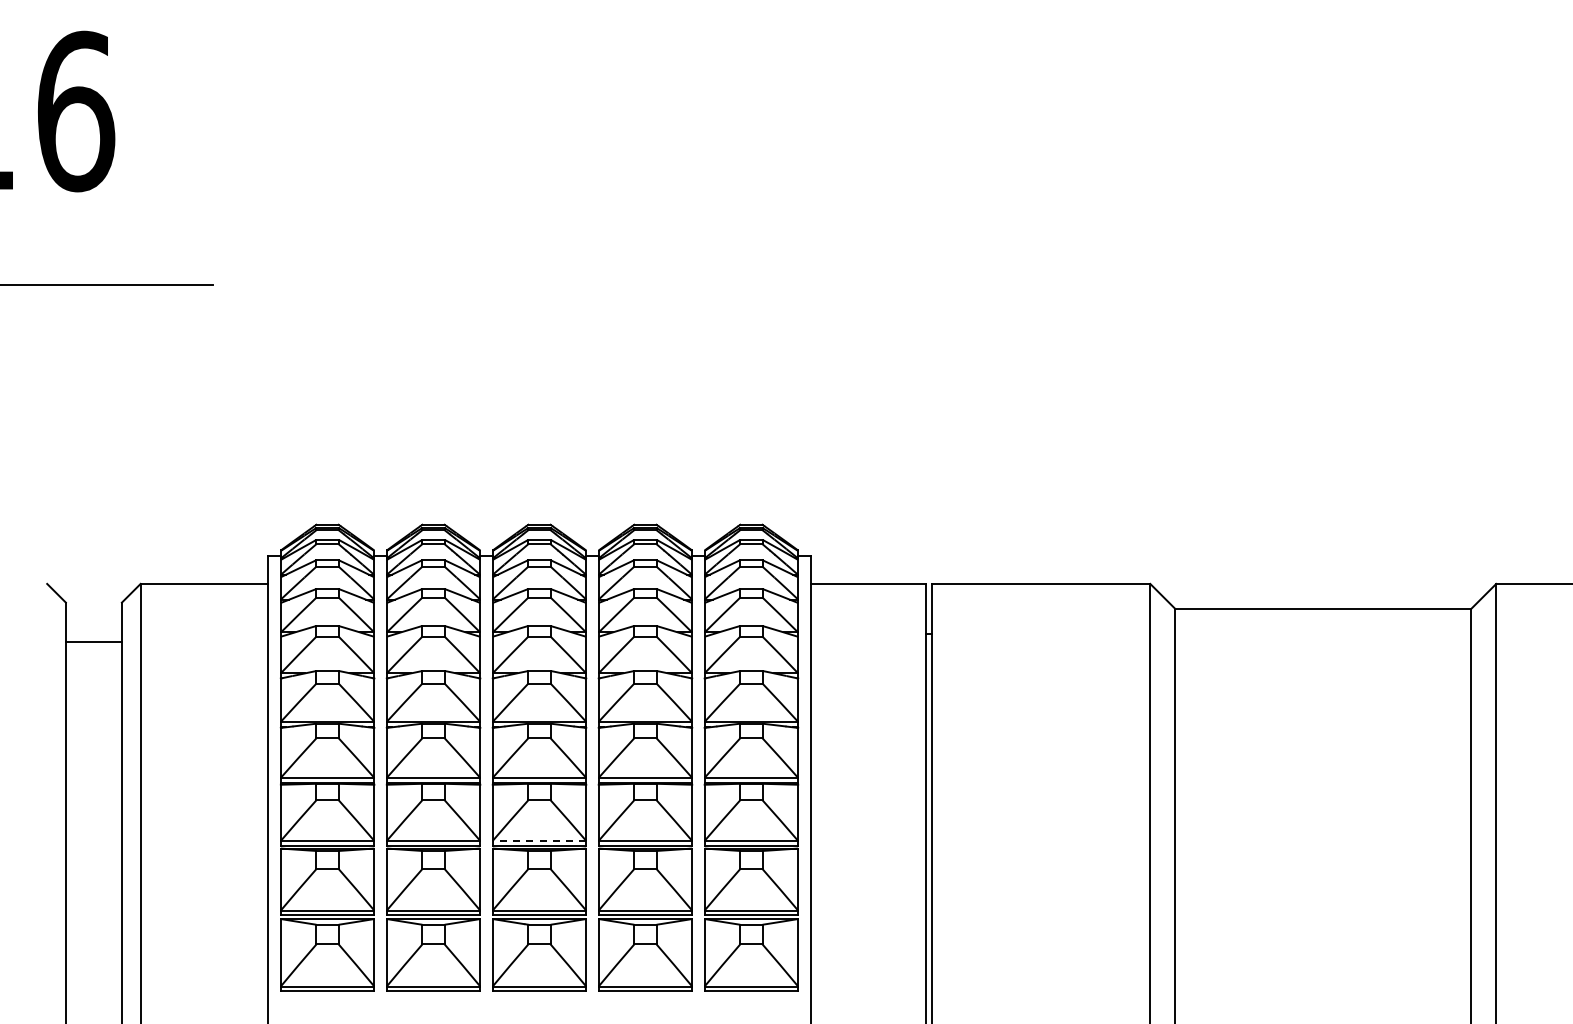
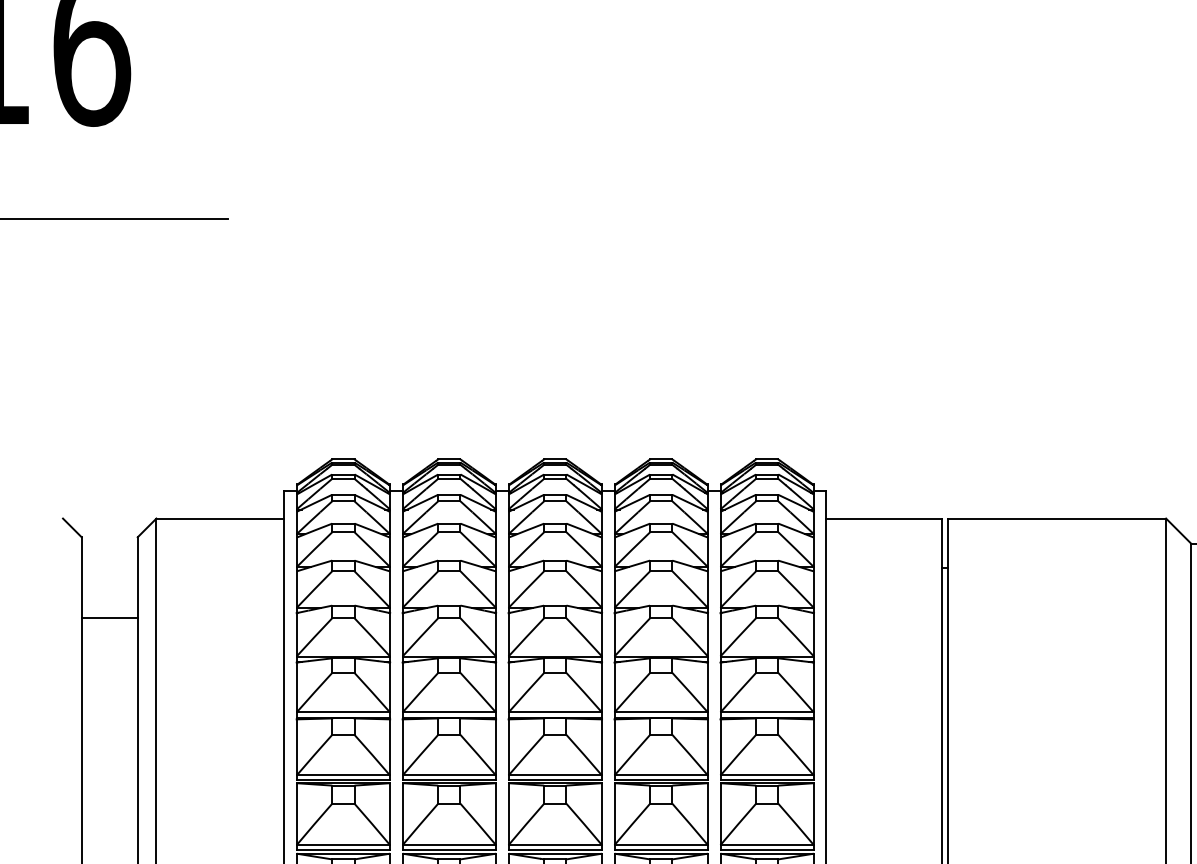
line: (93, 641) -> (109, 618), moved
line: (539, 840) -> (555, 775), dashed -> solid

